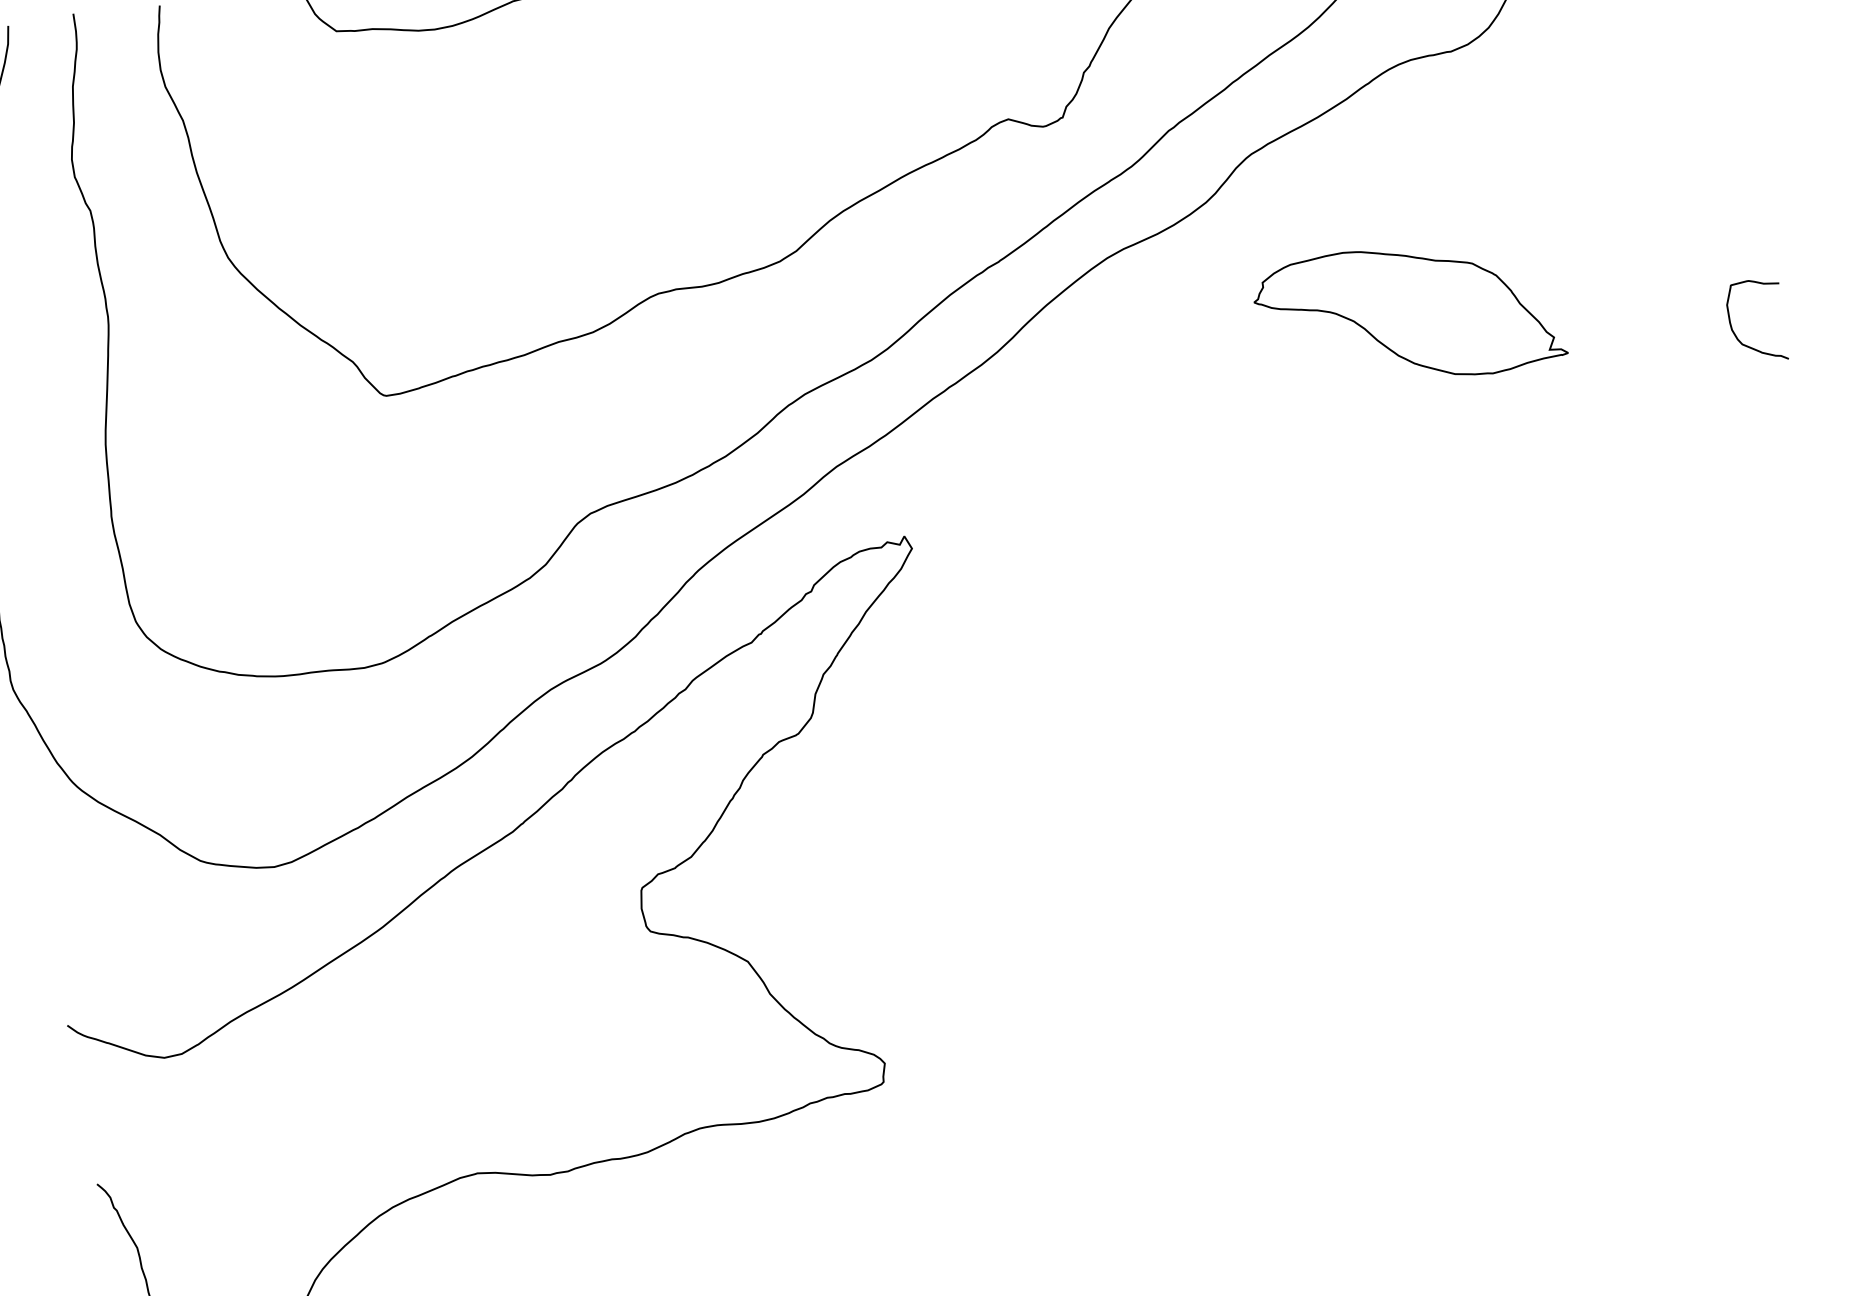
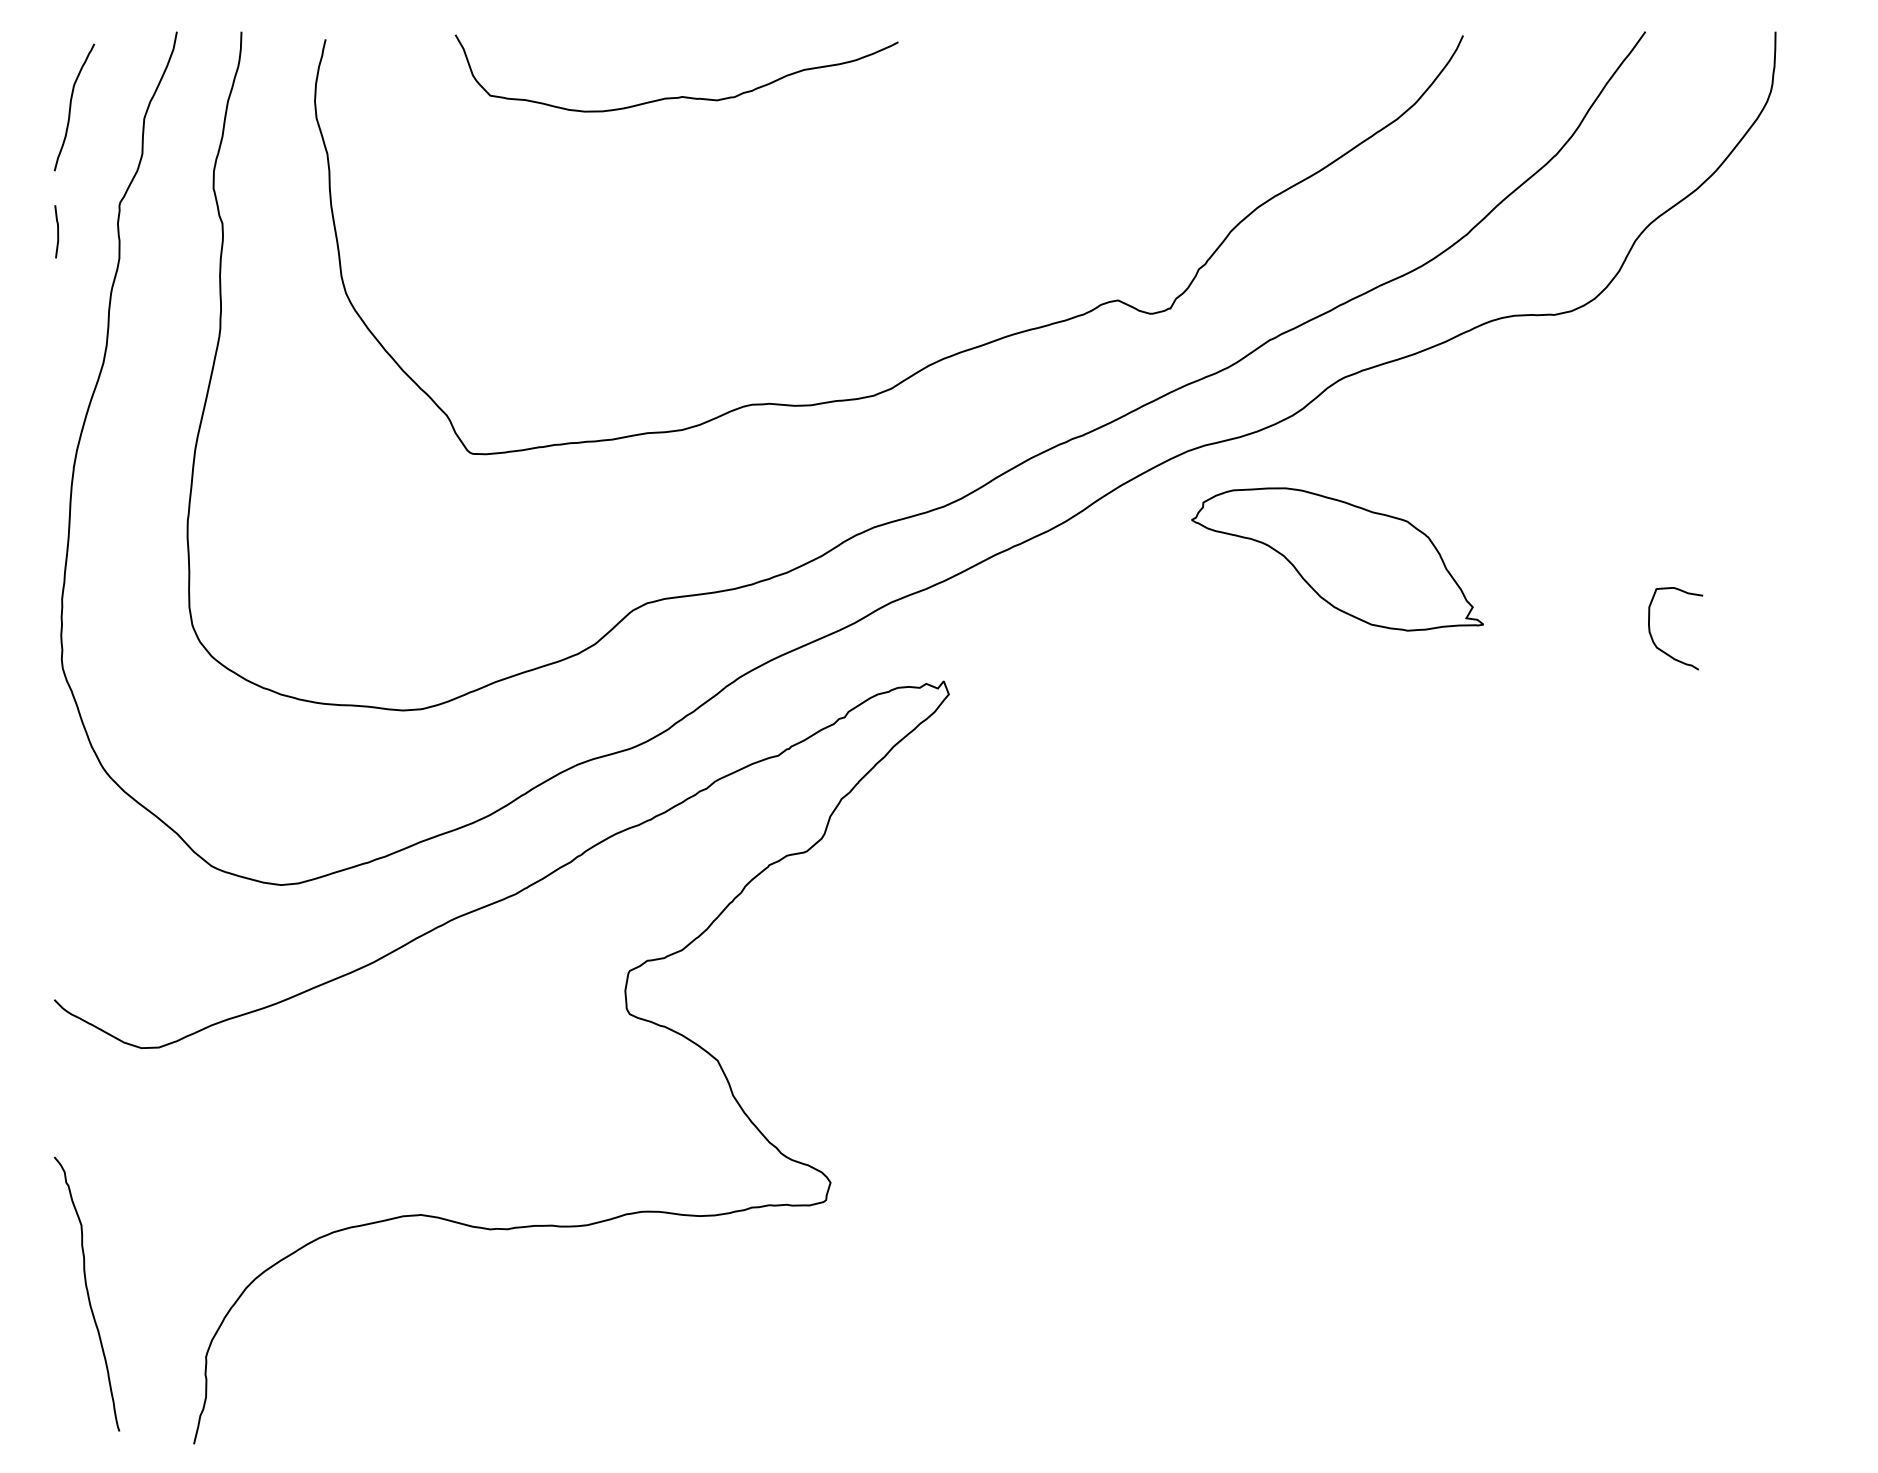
part: (1408, 314) -> (1337, 559), moved
curve: (1735, 333) -> (1652, 636), moved

